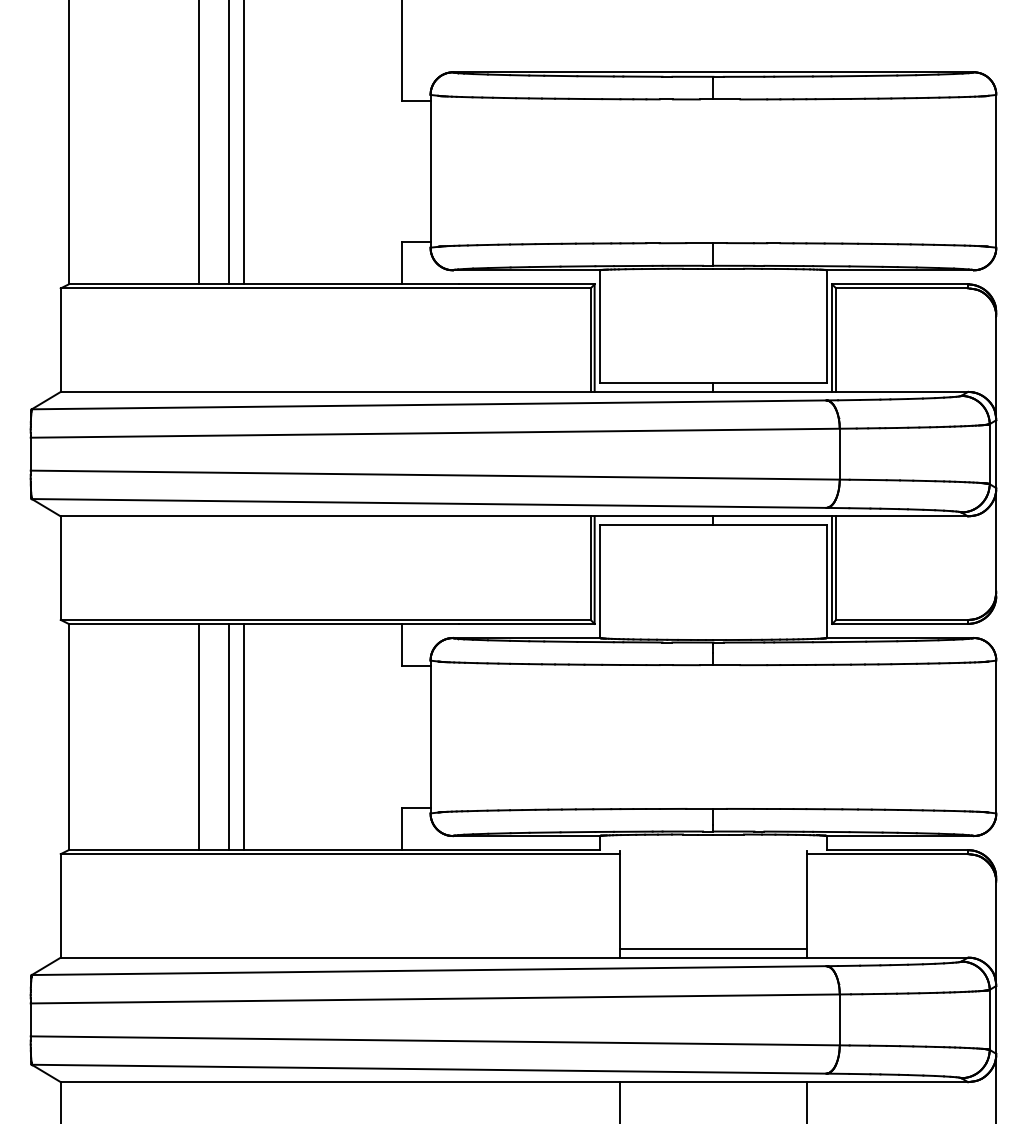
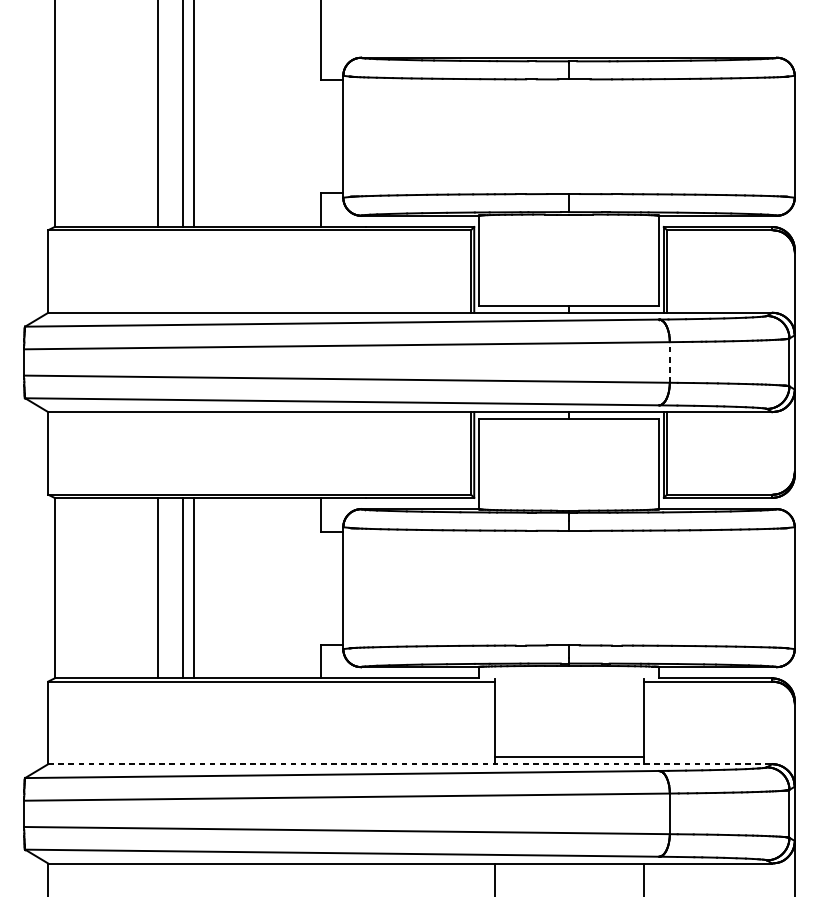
line: (839, 453) -> (669, 361), solid -> dashed
line: (514, 957) -> (410, 764), solid -> dashed

